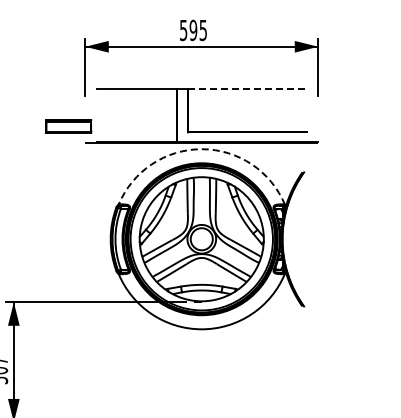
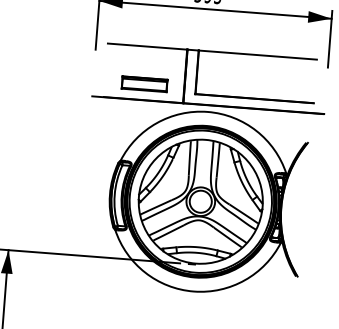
line: (248, 88) -> (258, 55), dashed -> solid
part: (68, 126) -> (144, 84), moved
arc: (201, 149) -> (207, 112), dashed -> solid

